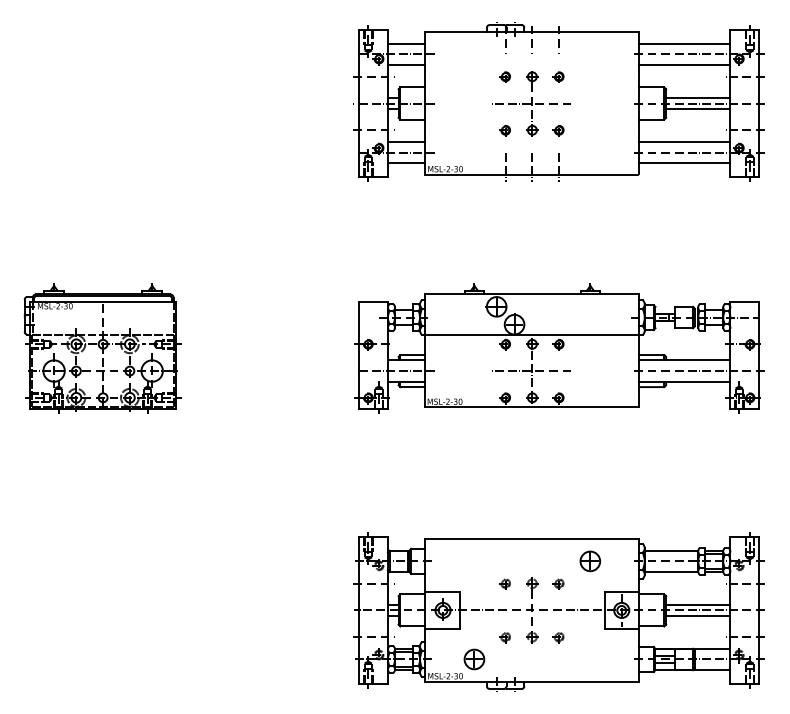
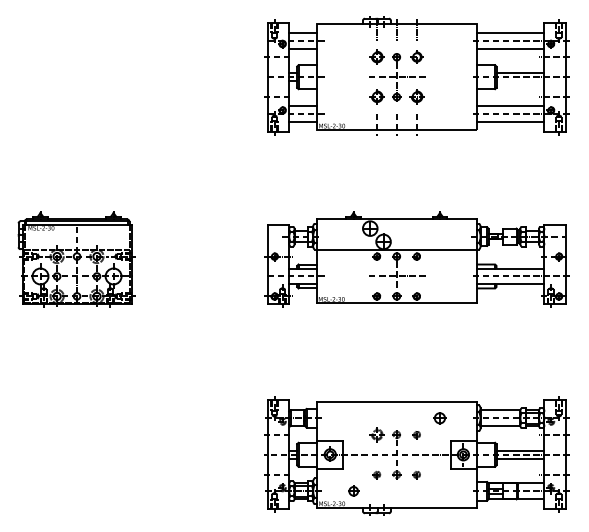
part: (504, 76) -> (376, 57), size x1.6
part: (558, 76) -> (416, 57), size x1.4
line: (698, 108) -> (520, 80), removed
part: (504, 130) -> (376, 97), size x1.6
part: (558, 130) -> (416, 97), size x1.6
part: (589, 561) -> (439, 418), size x0.7
part: (504, 583) -> (376, 434), size x1.6
part: (474, 659) -> (353, 491), size x0.6

